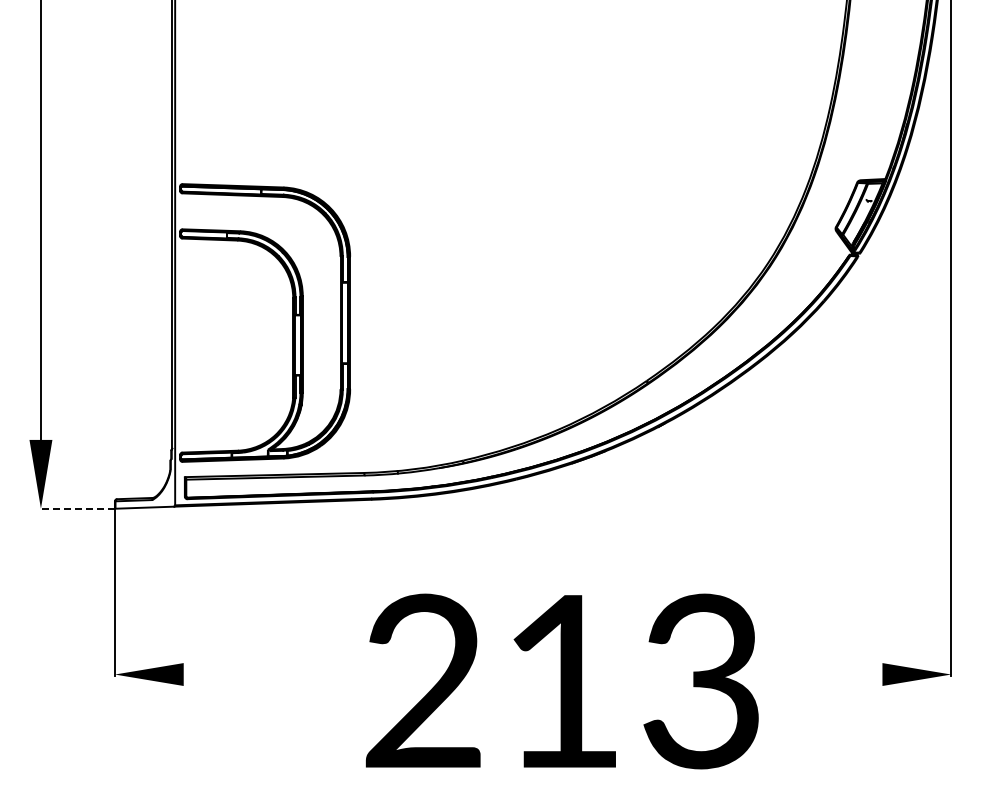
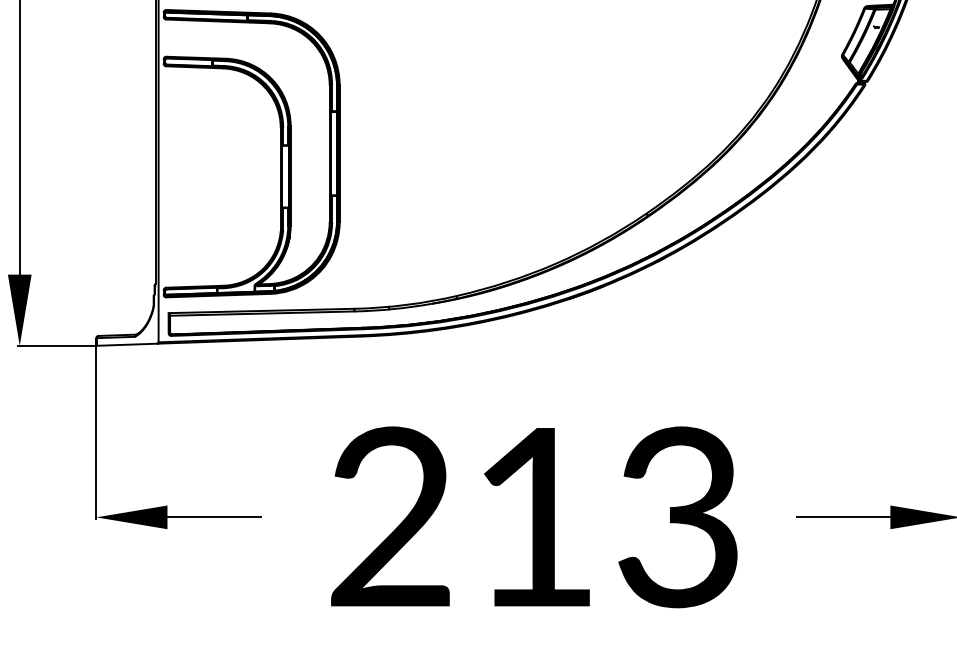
line: (77, 508) -> (57, 345), dashed -> solid
line: (228, 674) -> (213, 517), added
line: (836, 674) -> (842, 517), added
text: (561, 681) -> (533, 517), moved

